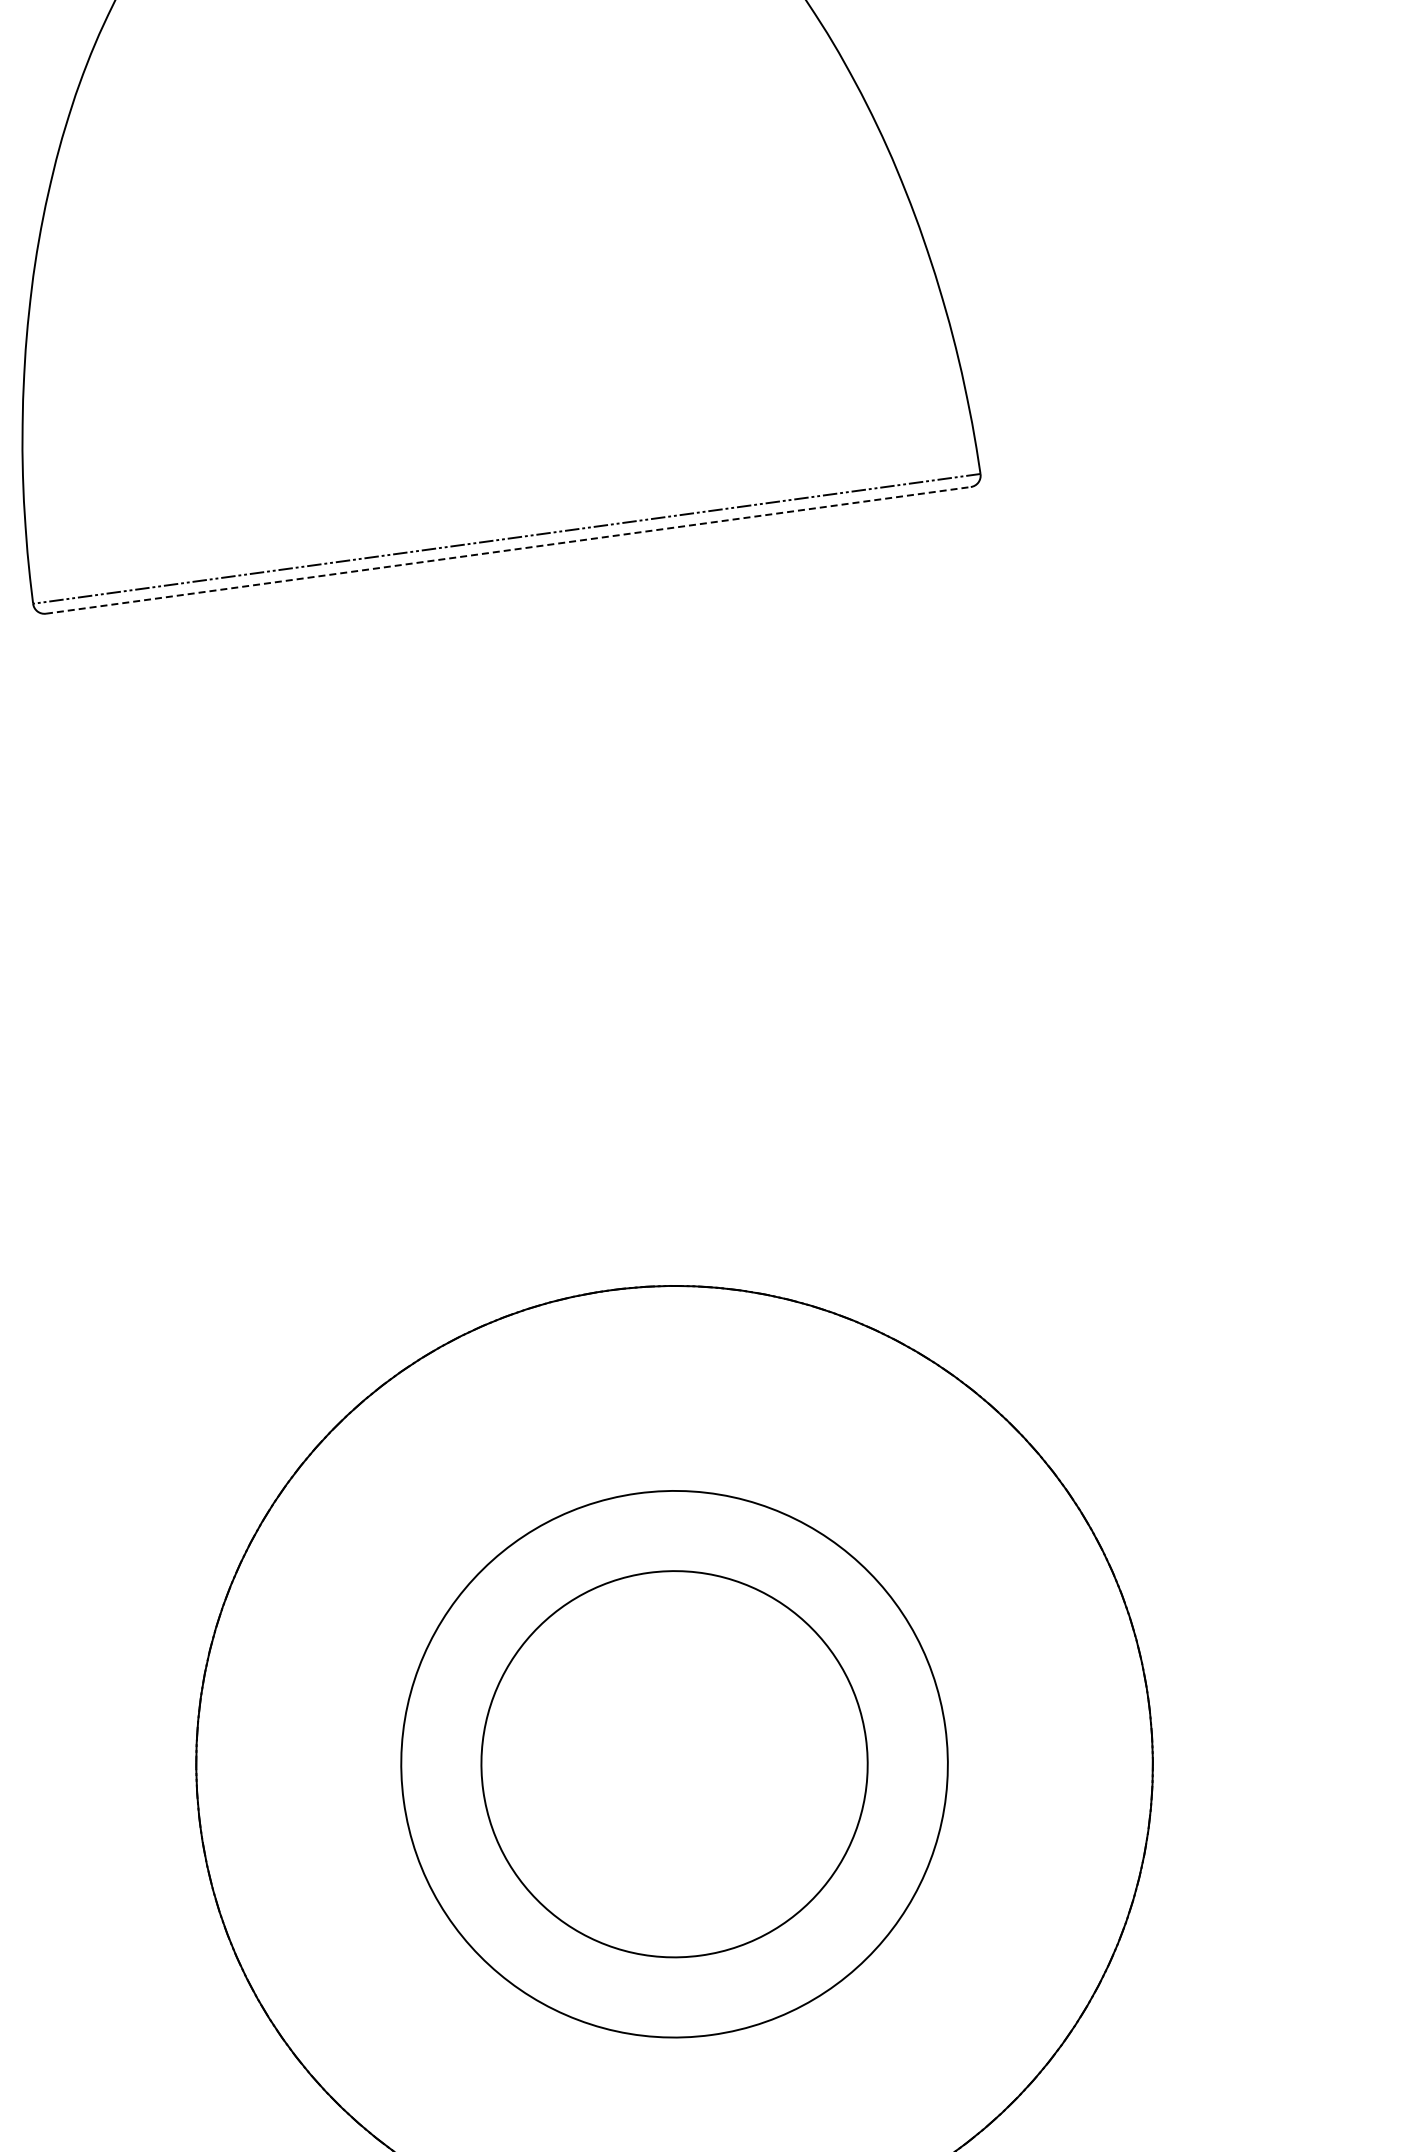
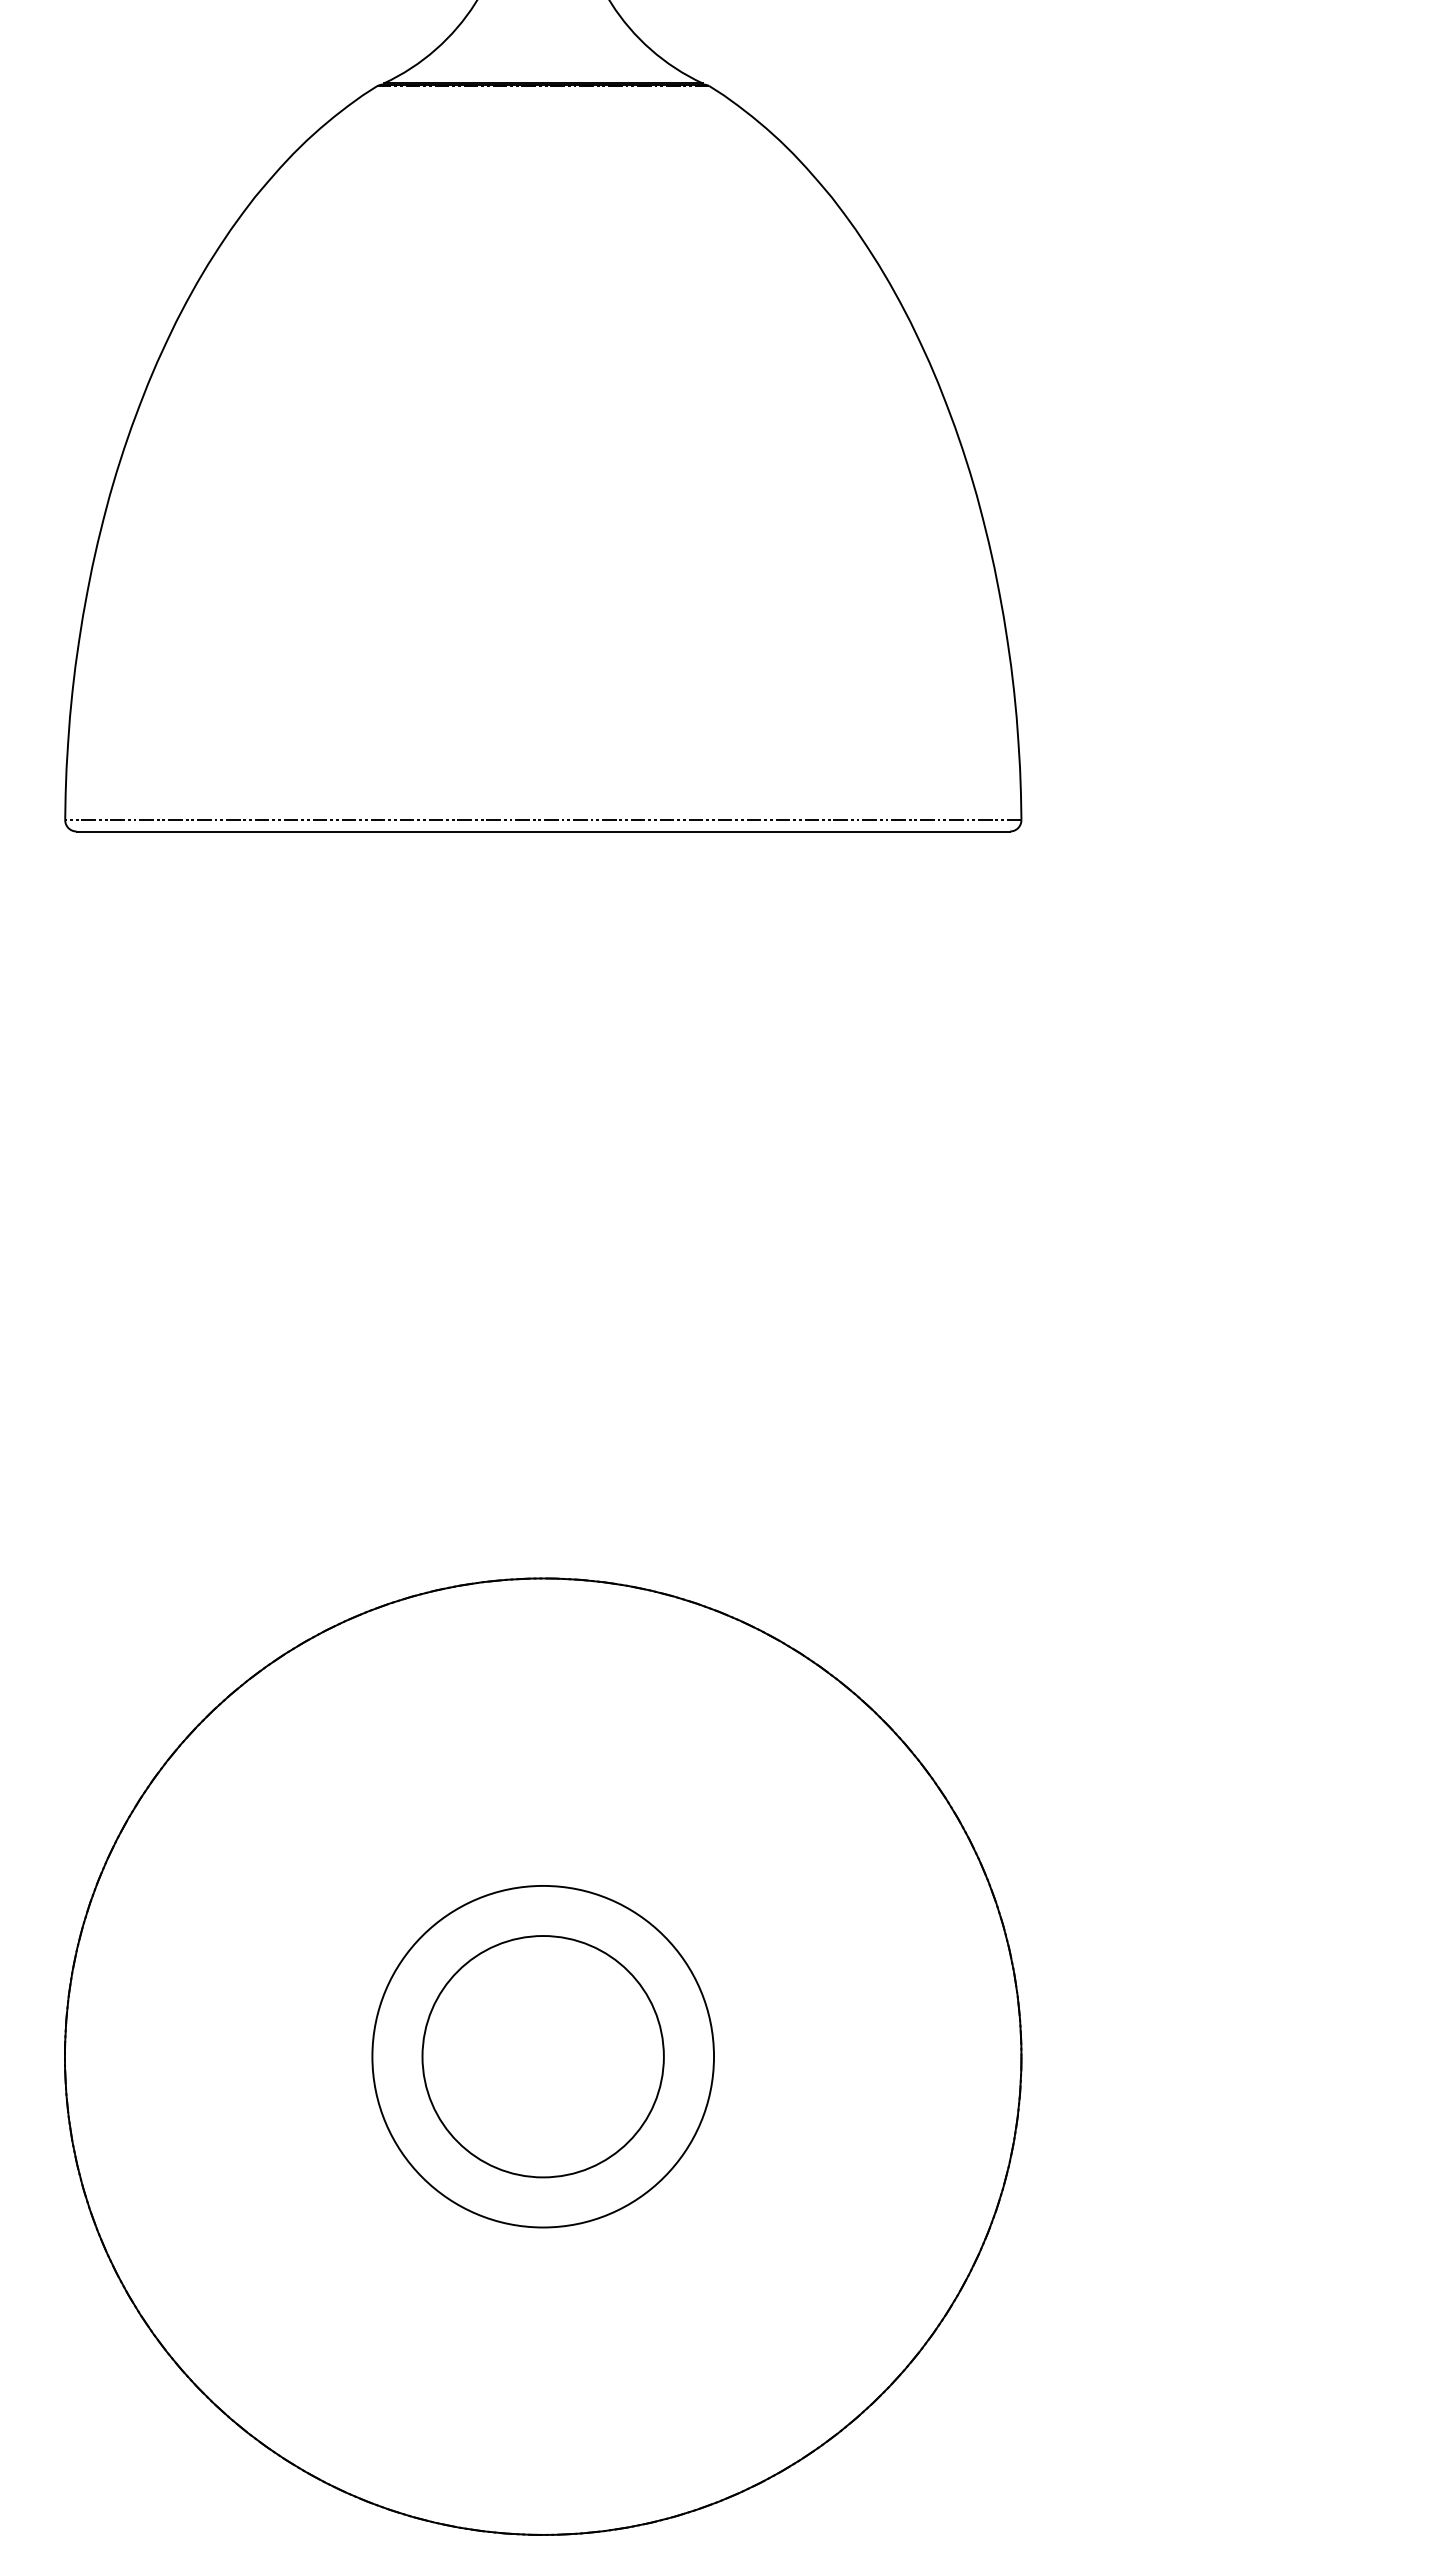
line: (508, 550) -> (543, 831), dashed -> solid
circle: (674, 1763) -> (543, 2056), size x0.62
circle: (673, 1764) -> (542, 2056), size x0.62

